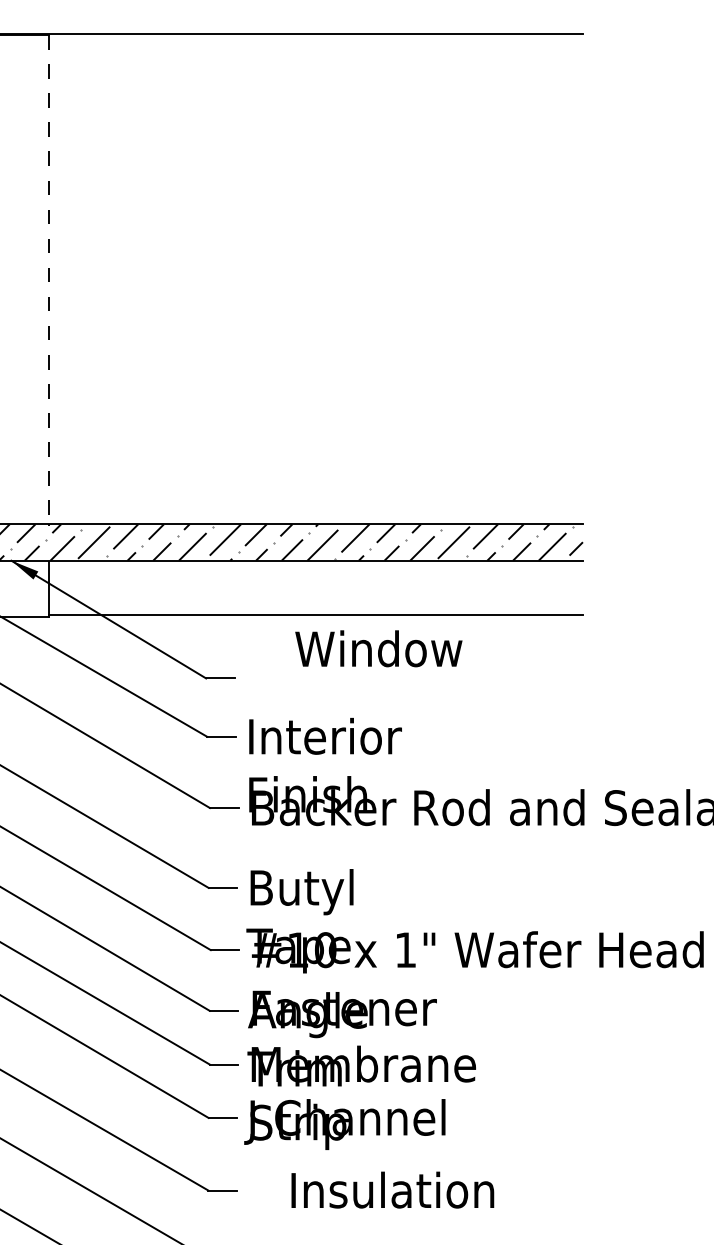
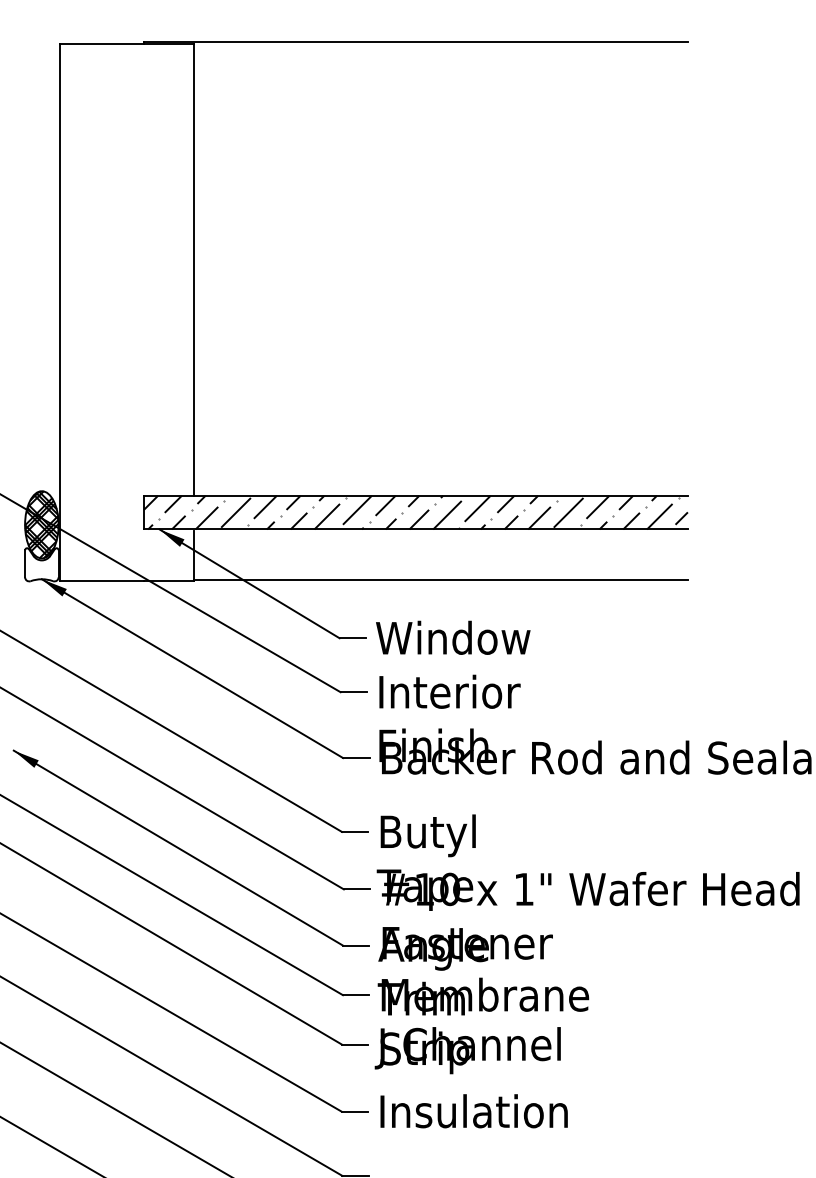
line: (49, 280) -> (194, 270), dashed -> solid
text: (379, 648) -> (453, 637), moved
text: (392, 1190) -> (473, 1111), moved

